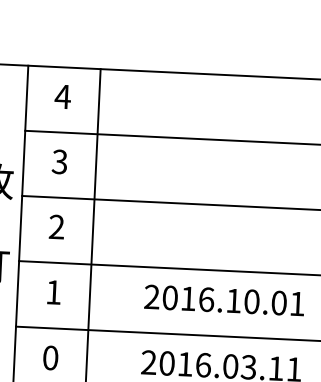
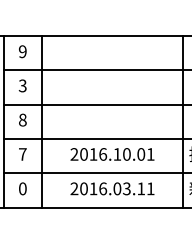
text: (62, 96) -> (22, 51), 4 -> 9
text: (56, 225) -> (22, 119), 2 -> 8
text: (53, 292) -> (22, 154), 1 -> 7

